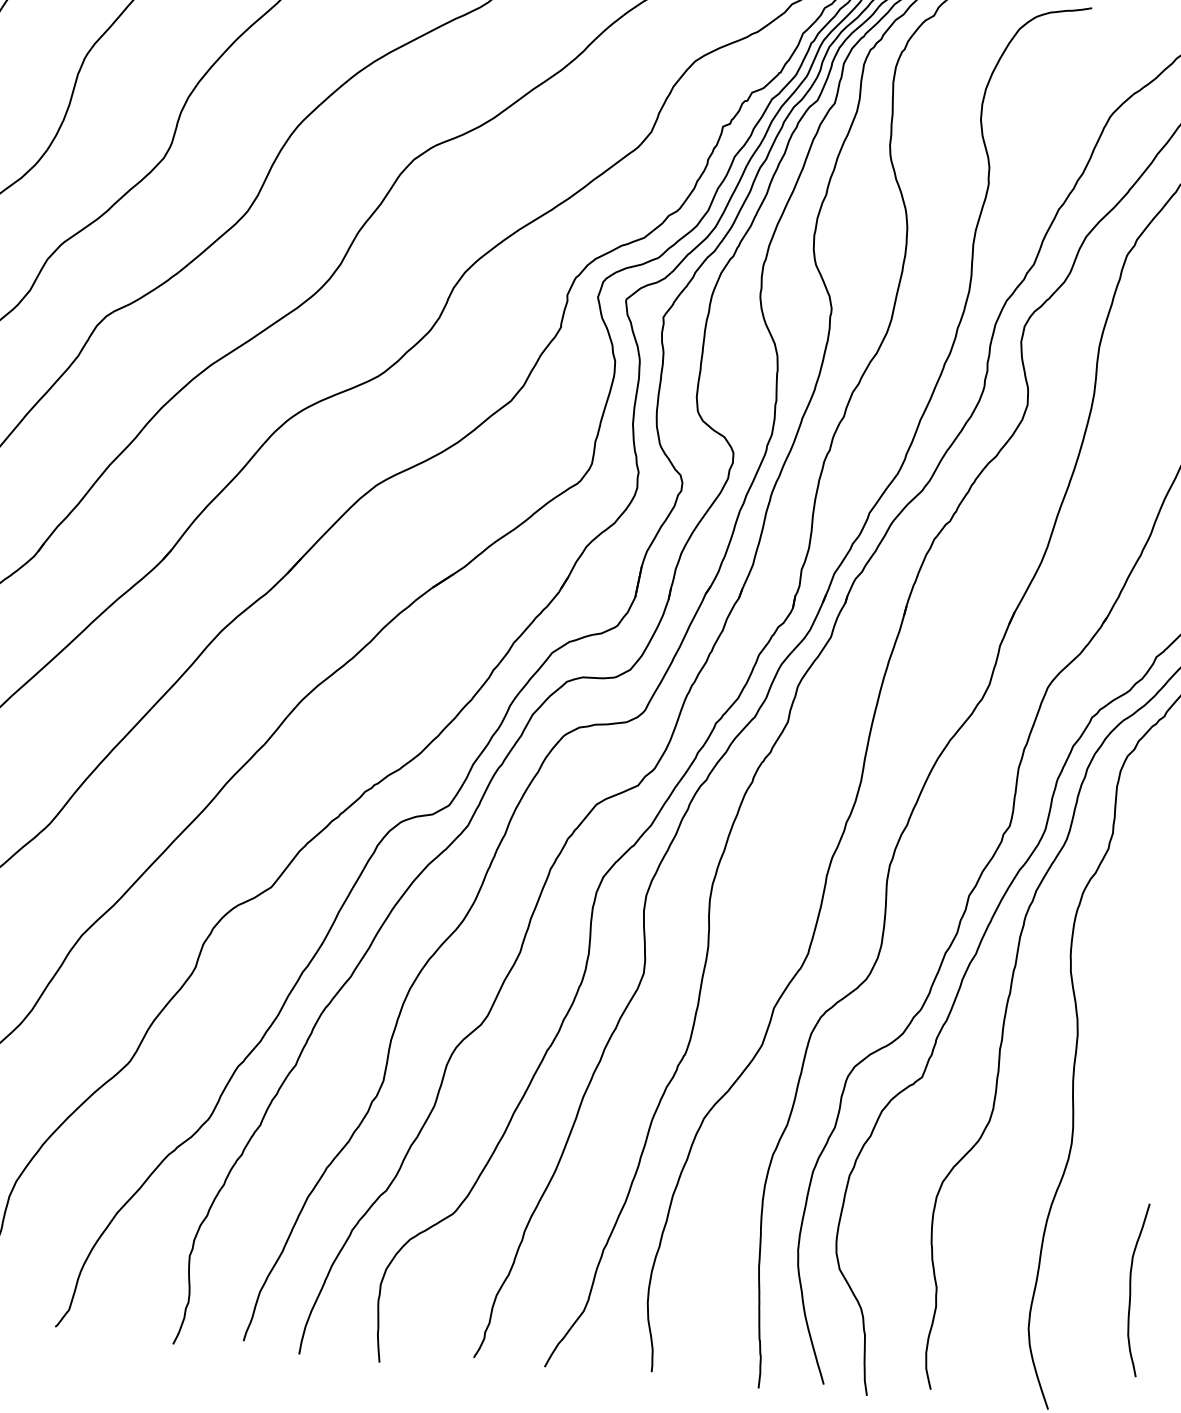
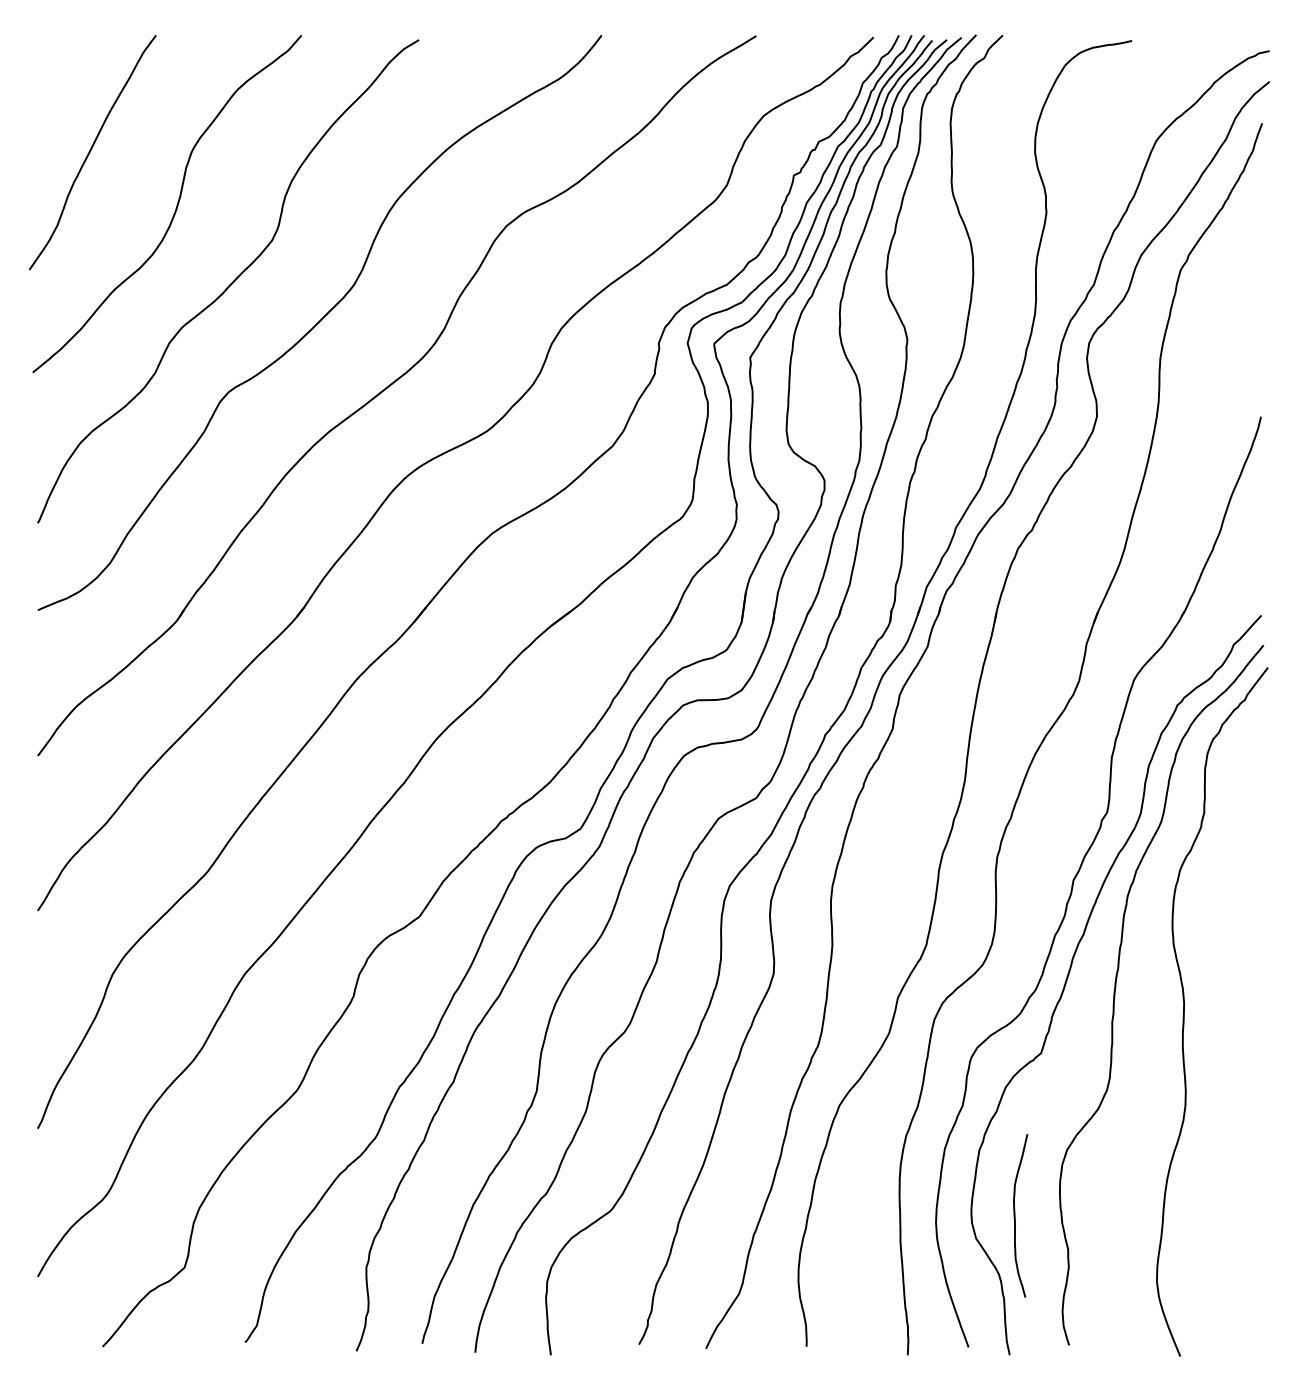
curve: (1131, 1289) -> (1015, 1215), moved

